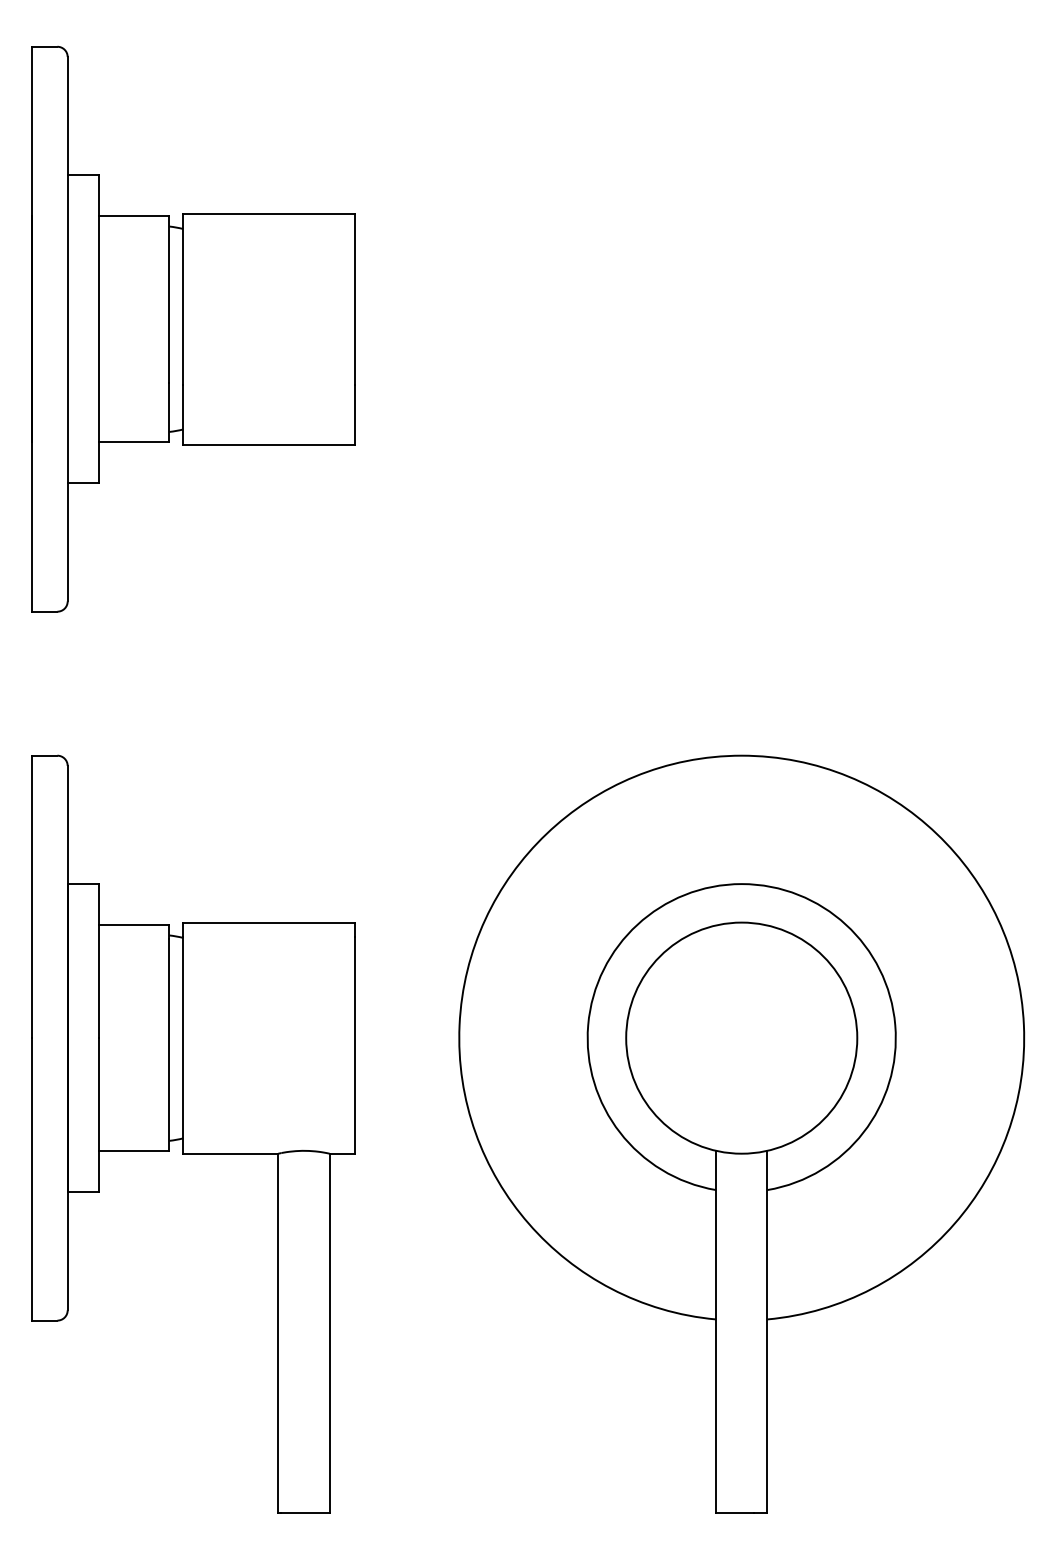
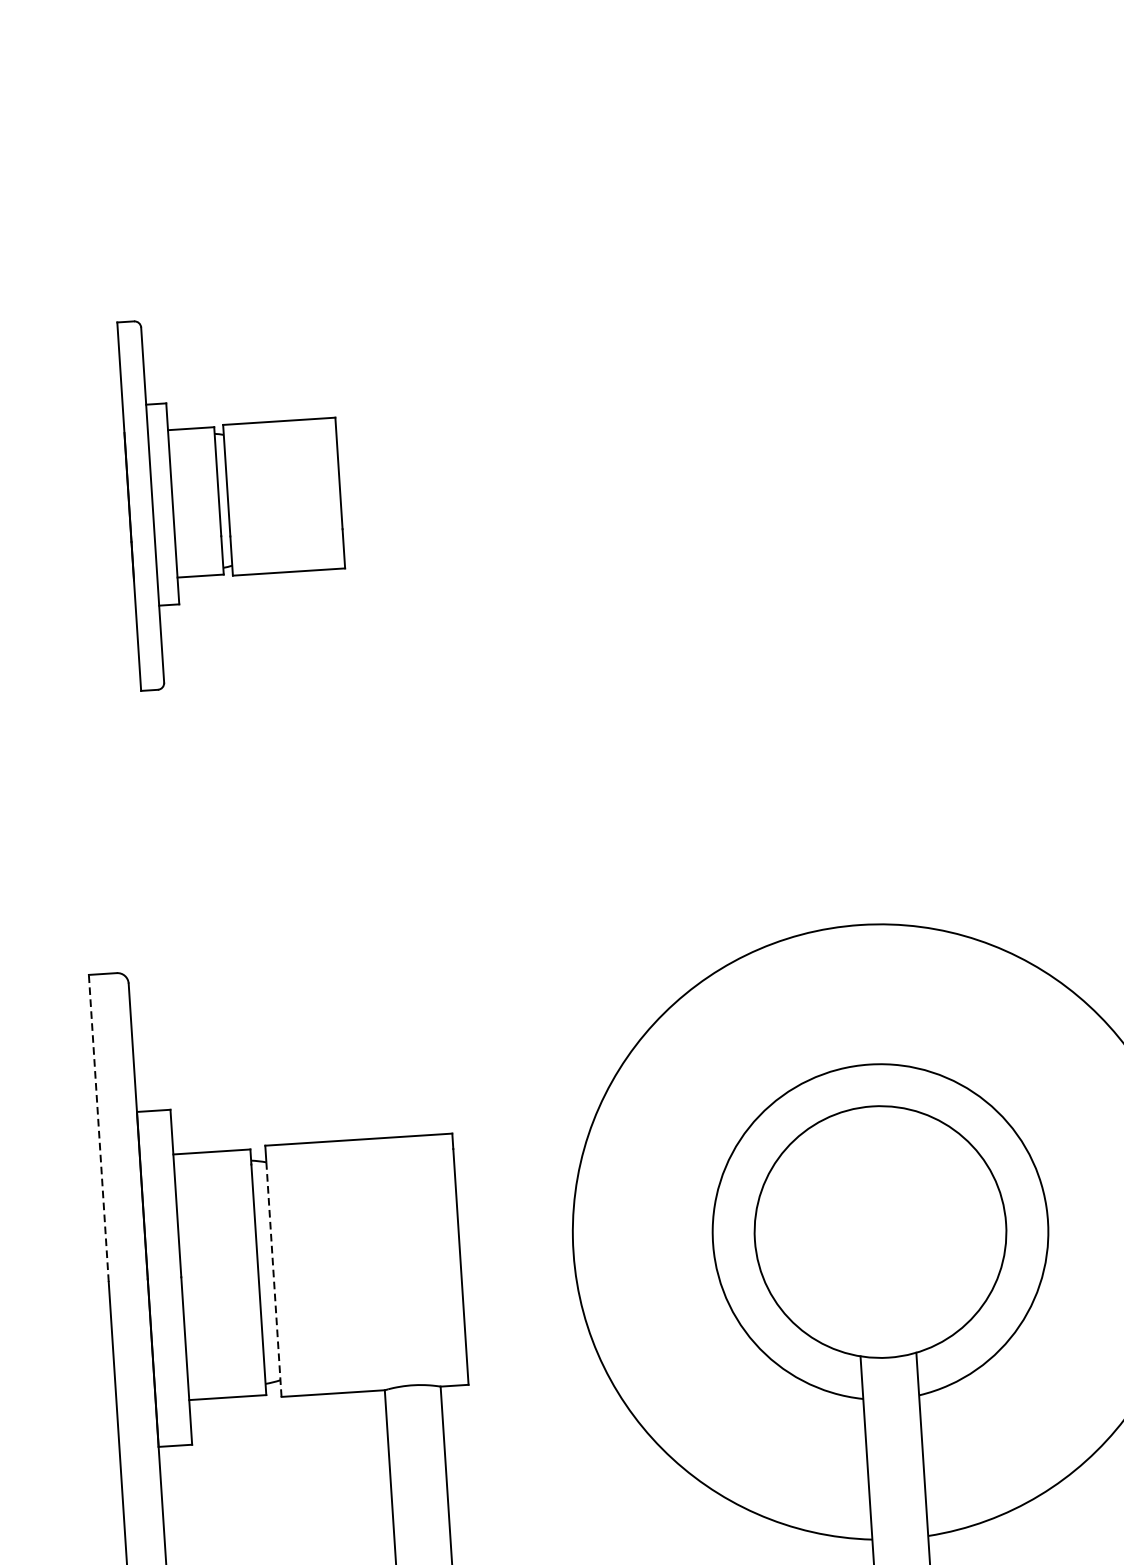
part: (193, 328) -> (234, 499), size x0.6
line: (31, 896) -> (98, 1127), solid -> dashed
line: (183, 1044) -> (274, 1278), solid -> dashed

